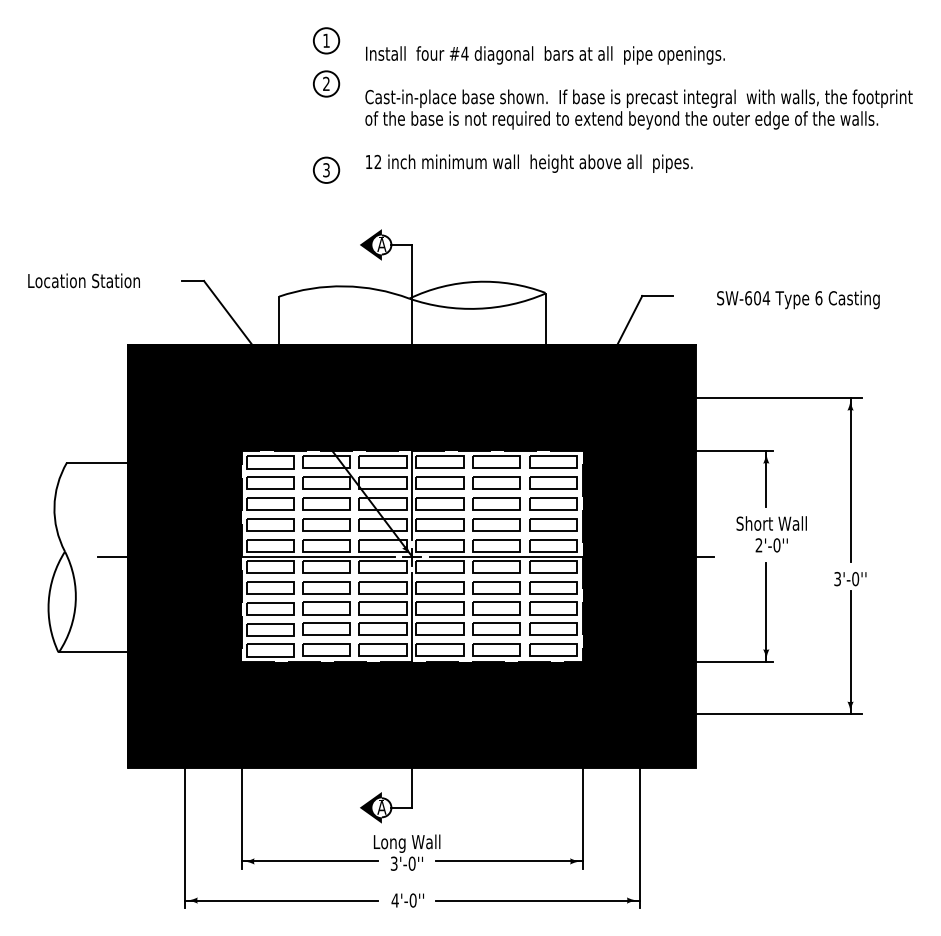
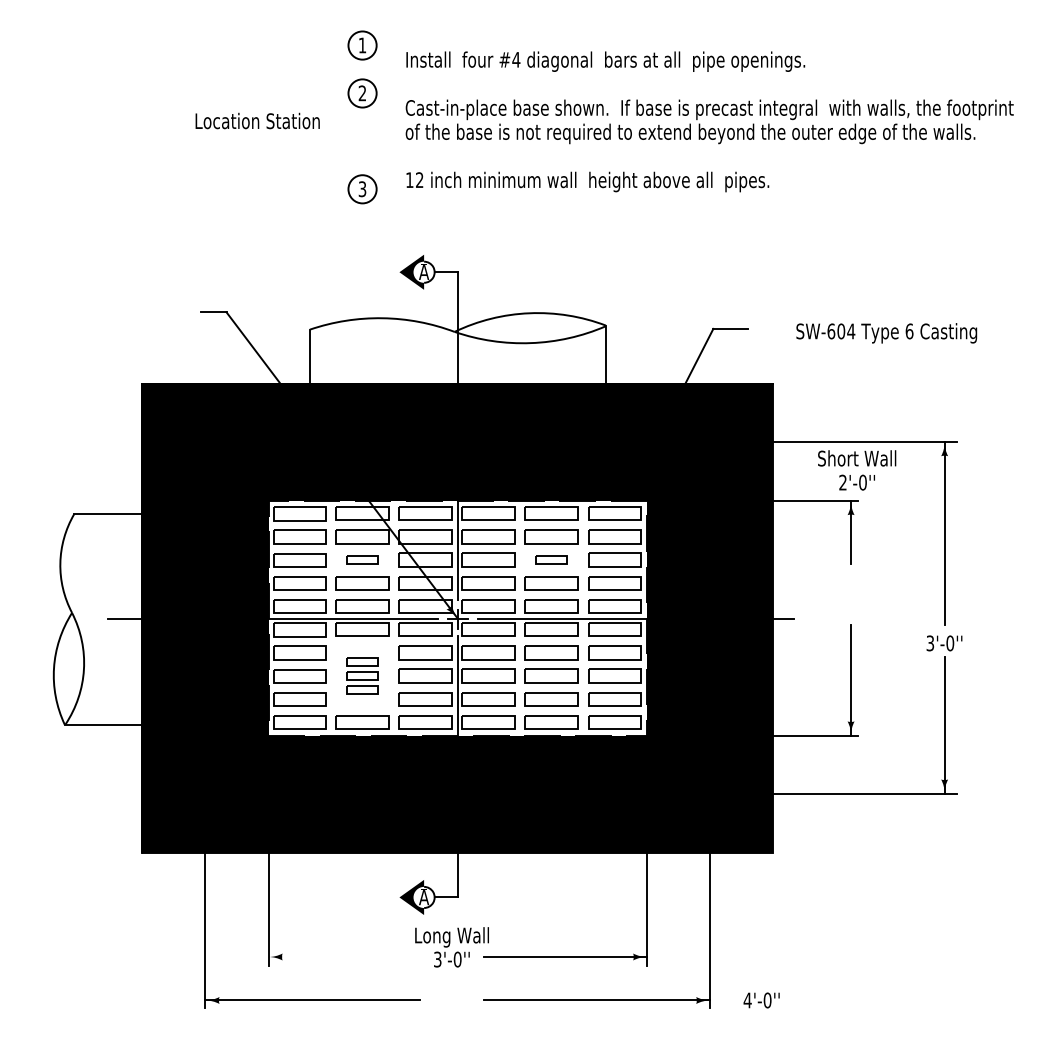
text: (83, 280) -> (257, 120), moved
part: (326, 503) -> (362, 559), size x0.6
part: (496, 503) -> (551, 559), size x0.6
text: (771, 534) -> (856, 470), moved
part: (326, 608) -> (362, 676), size x0.6
line: (309, 861) -> (343, 957), removed
text: (407, 900) -> (761, 1000), moved

